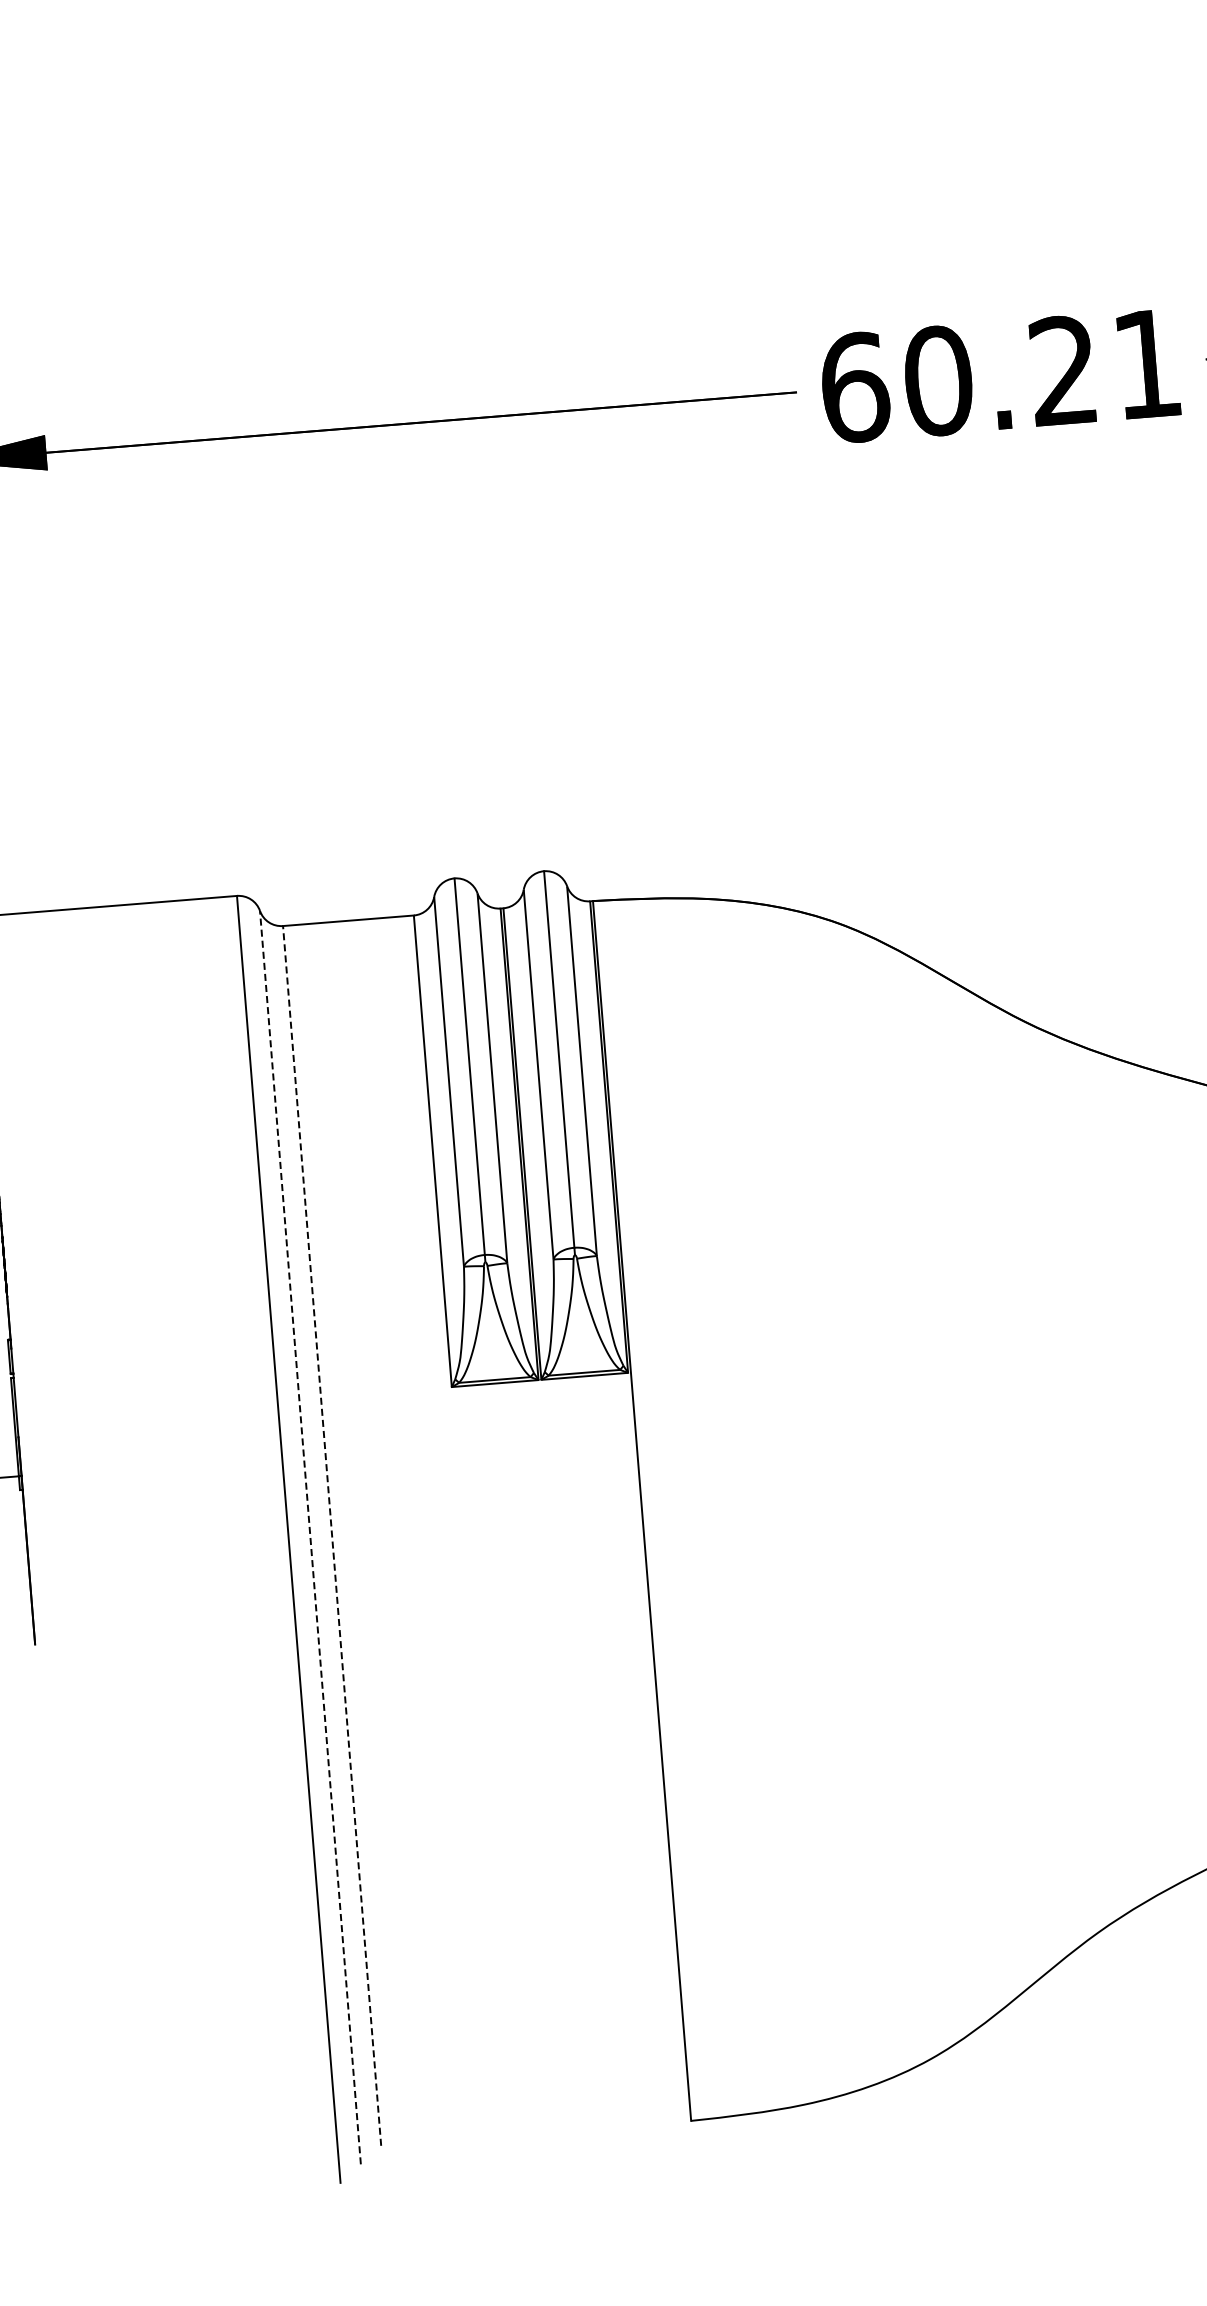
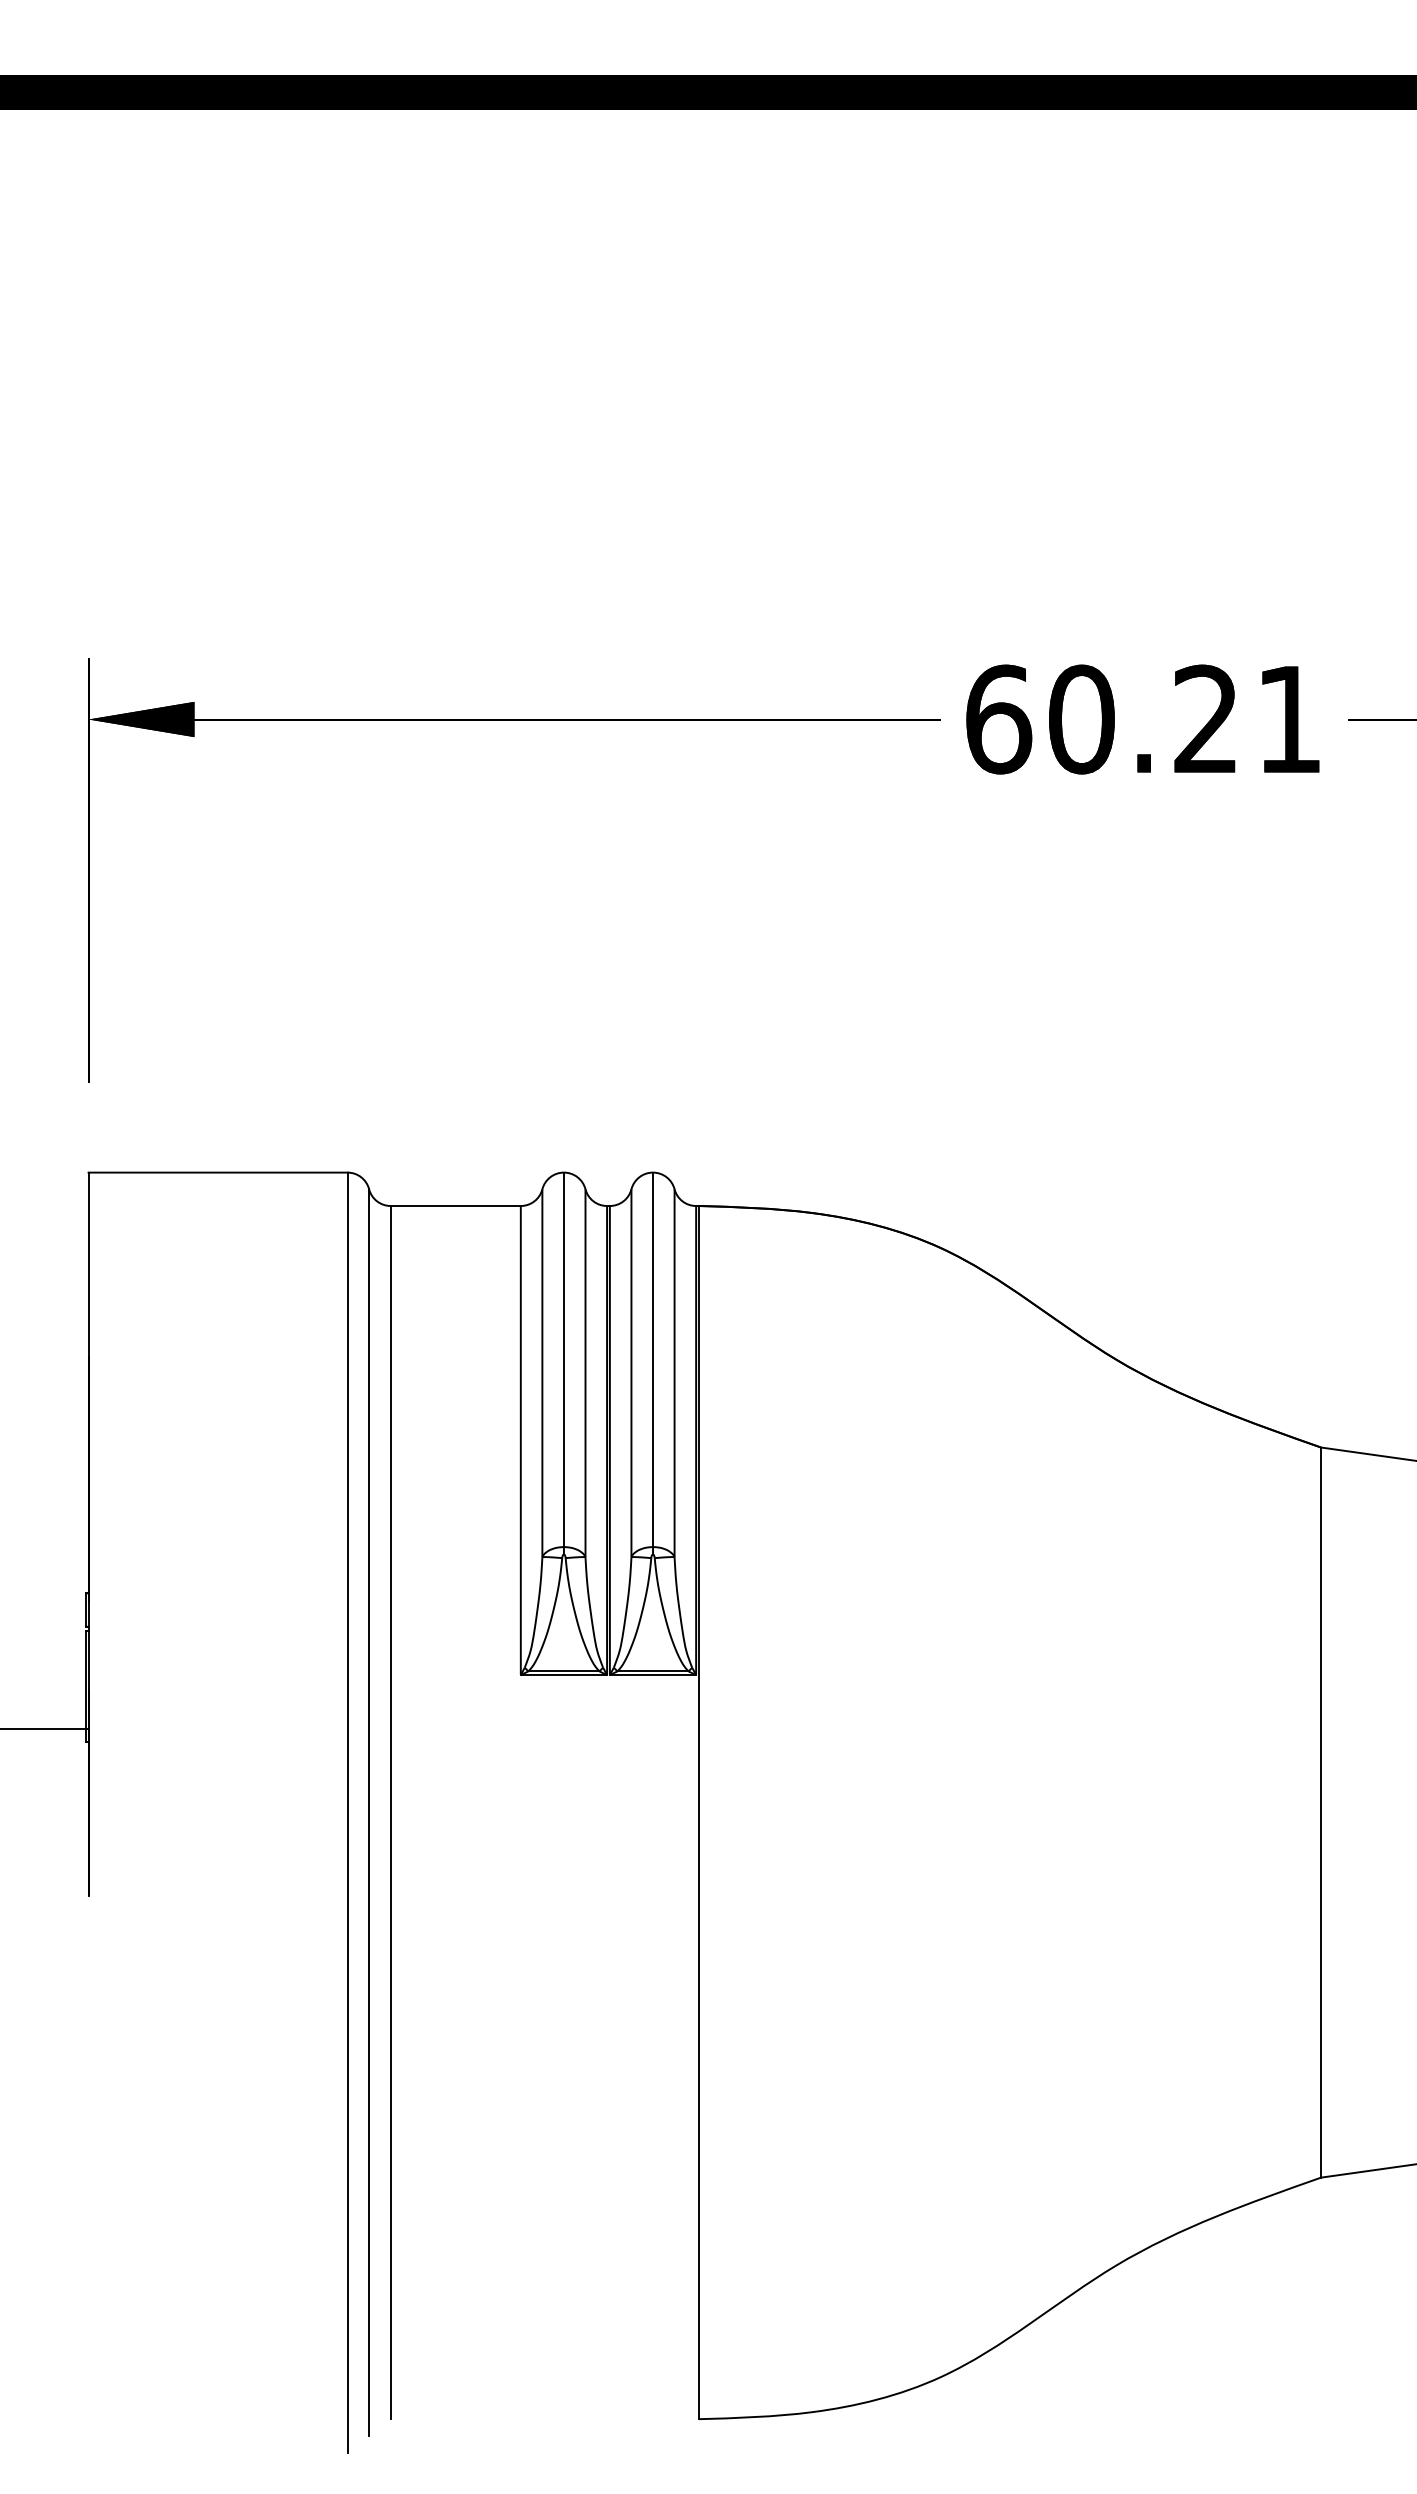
line: (331, 1535) -> (390, 1812), dashed -> solid
line: (310, 1537) -> (369, 1812), dashed -> solid

